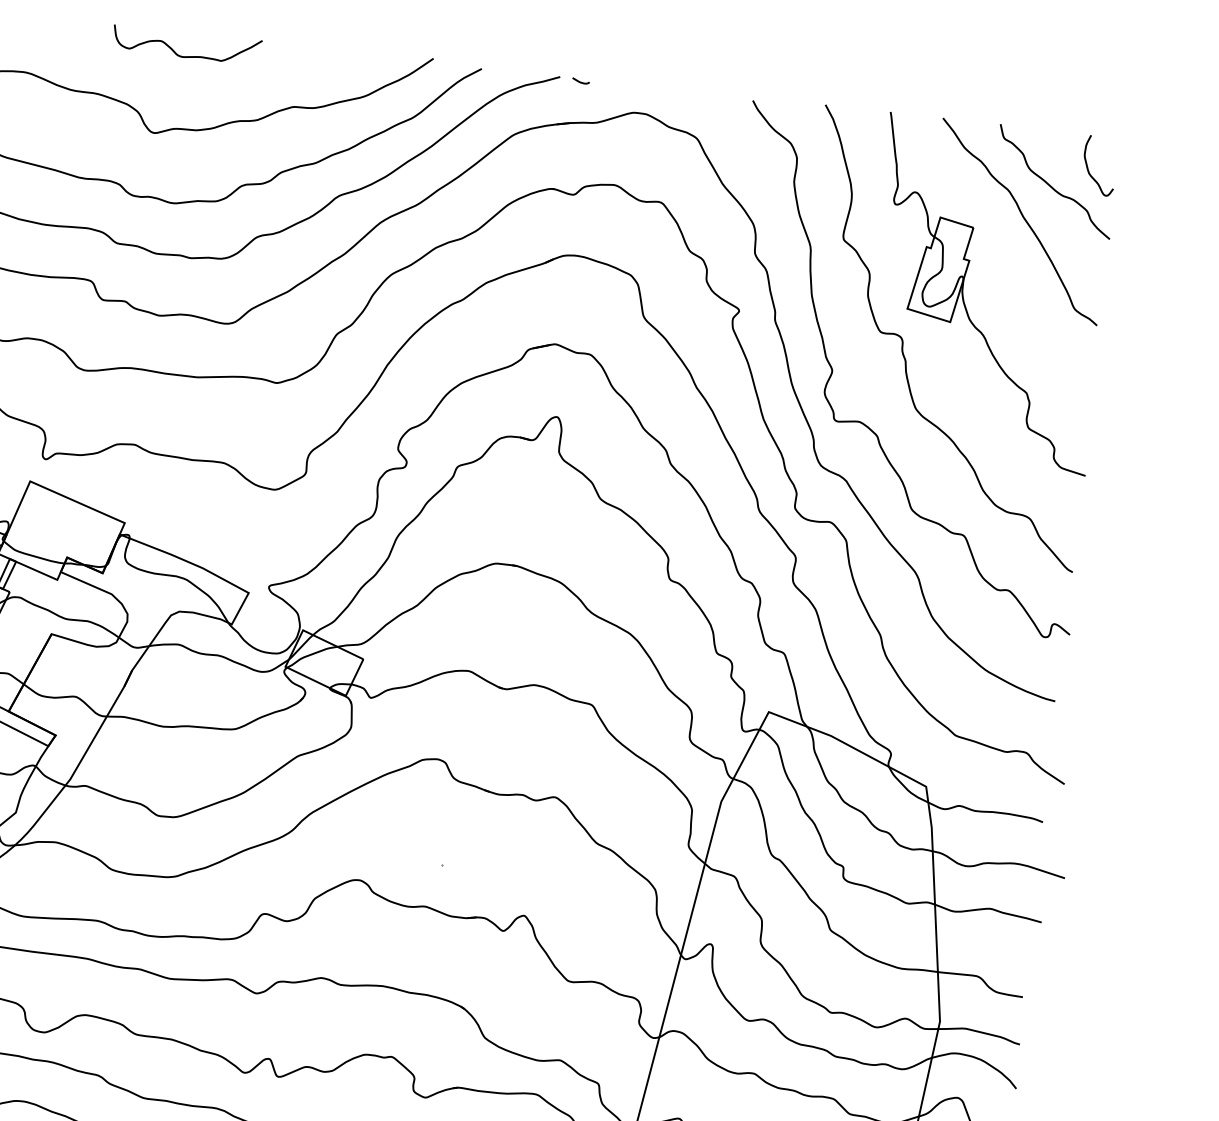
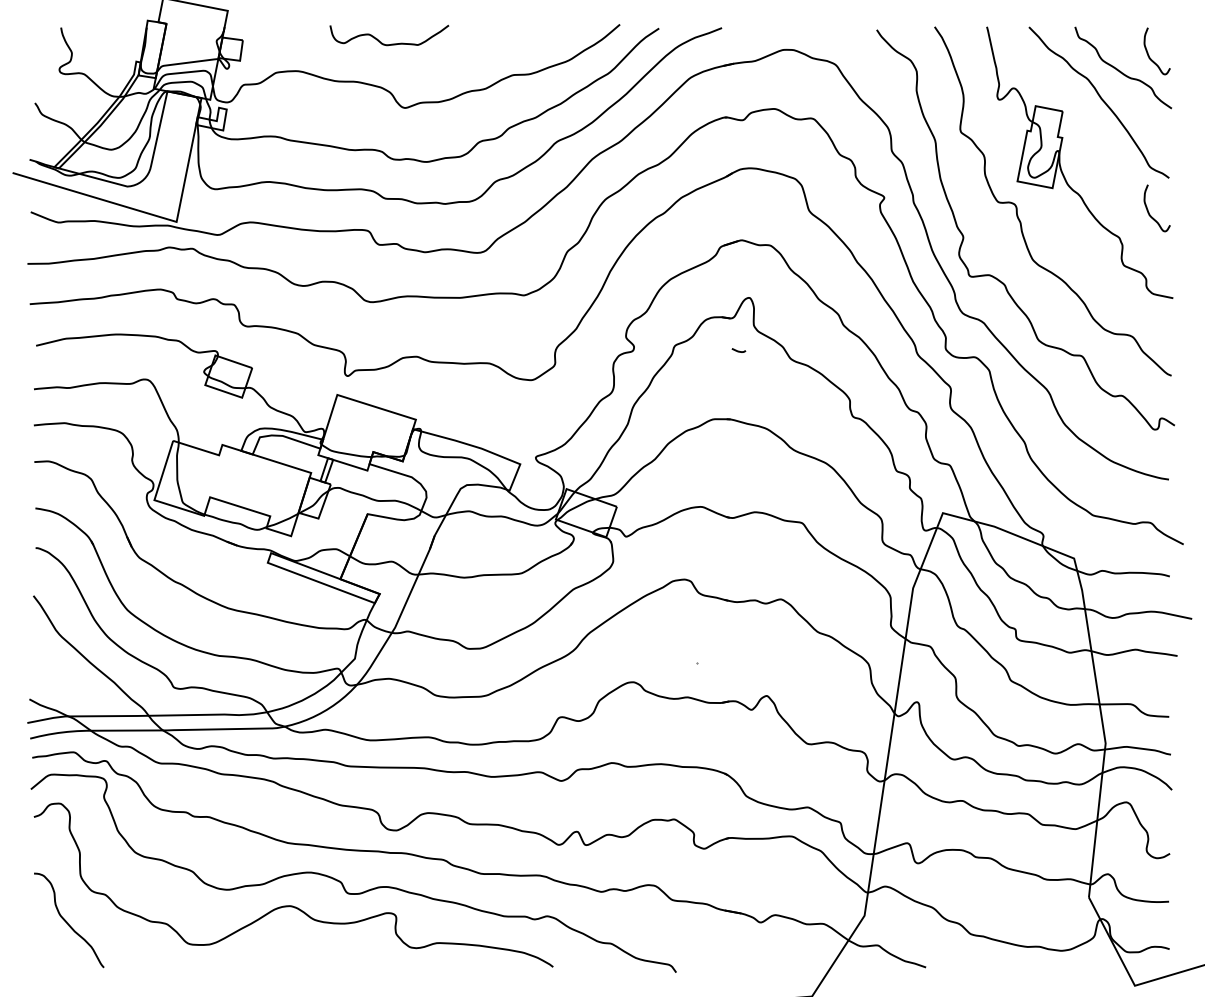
curve: (188, 55) -> (391, 43), moved
curve: (580, 81) -> (738, 350), moved
curve: (1066, 361) -> (1148, 209), added

